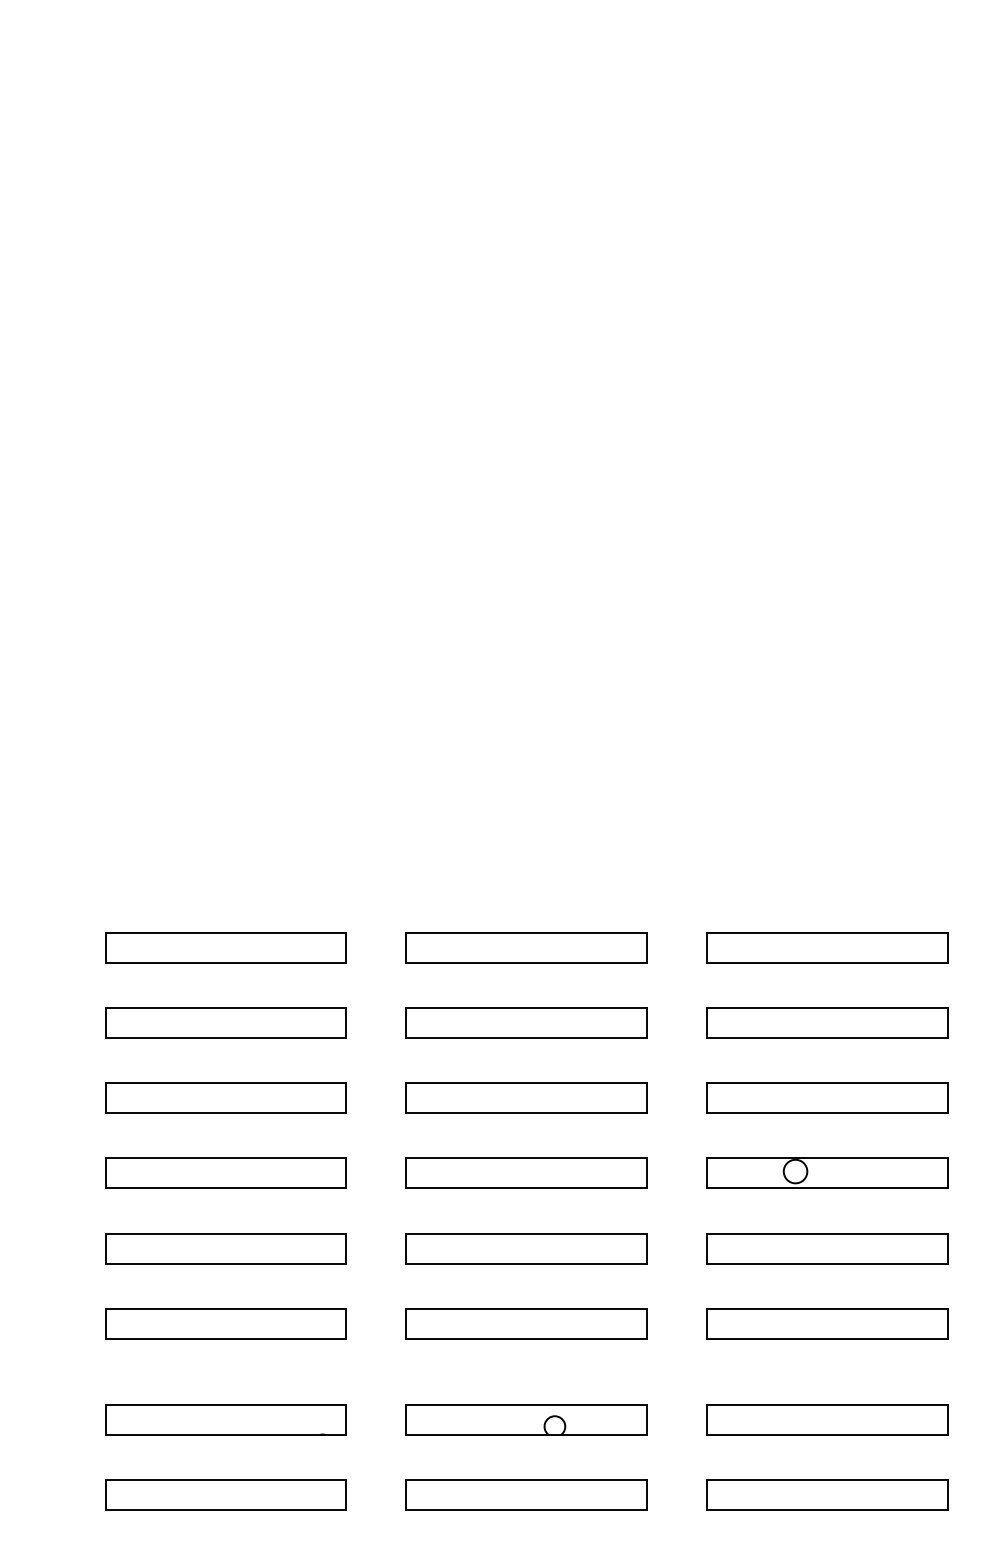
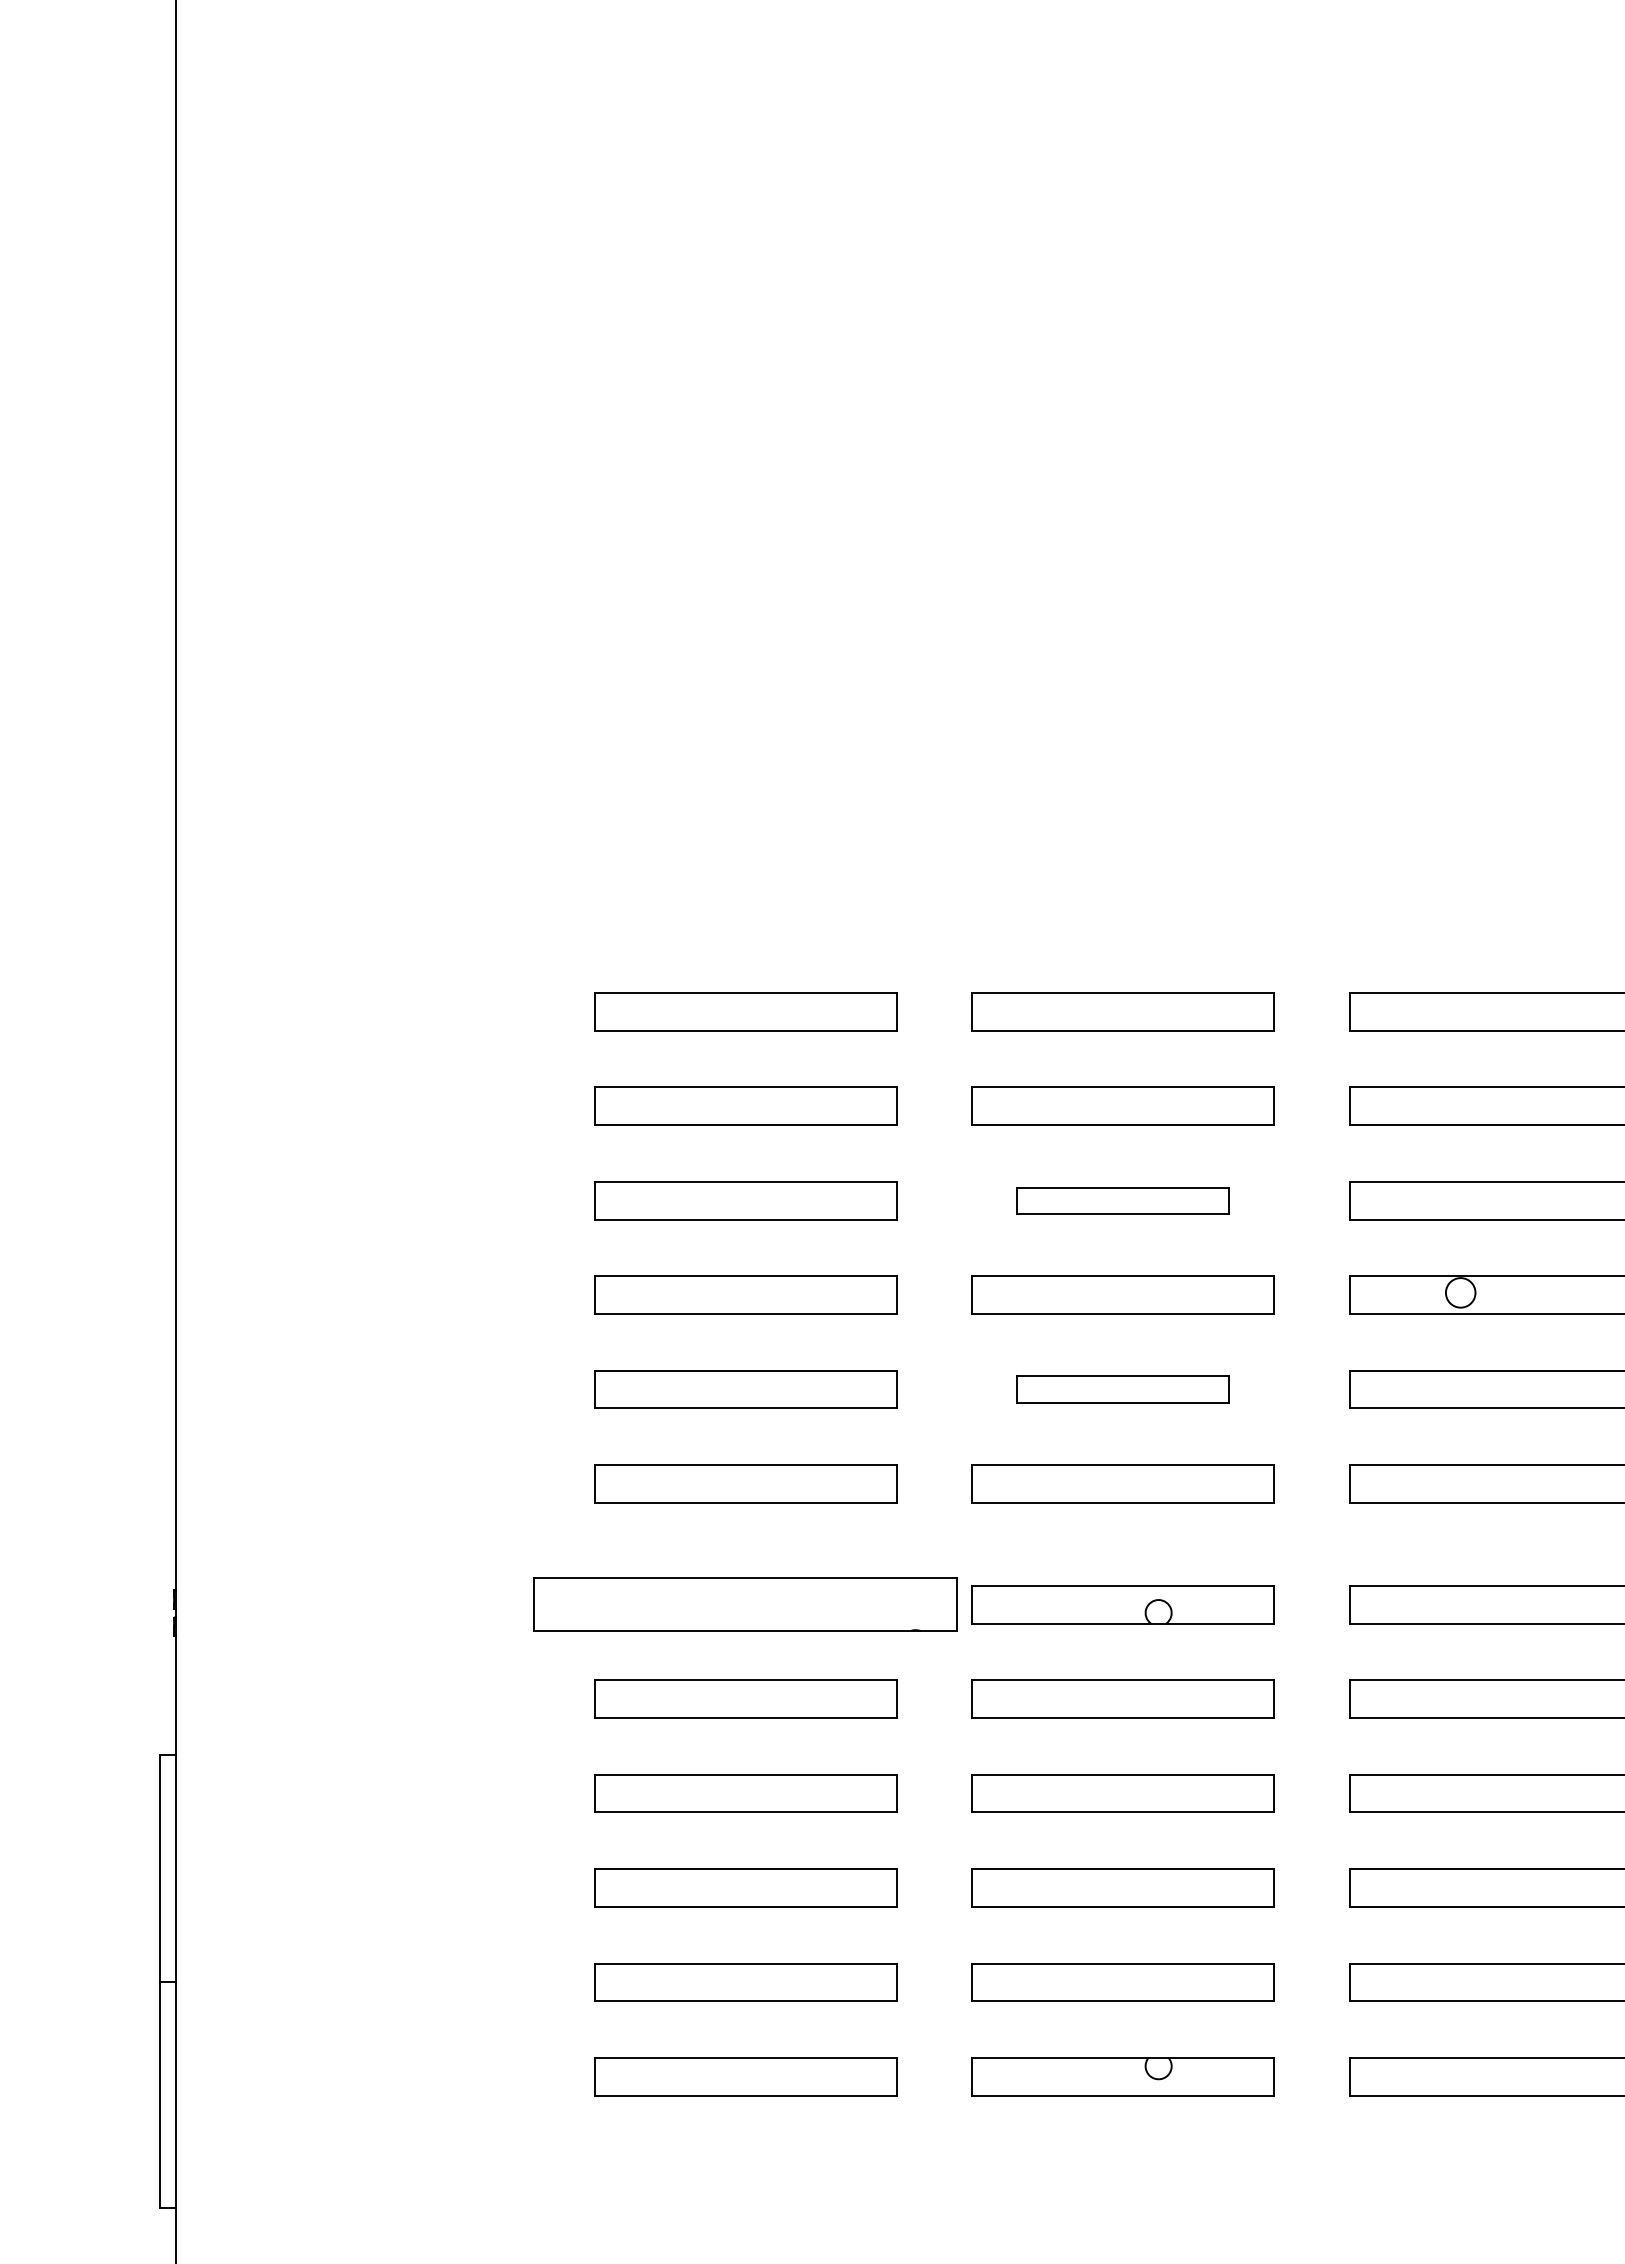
part: (526, 1097) -> (1122, 1200), size x0.7
part: (526, 1248) -> (1122, 1389), size x0.7
part: (225, 1419) -> (745, 1604), size x1.4

